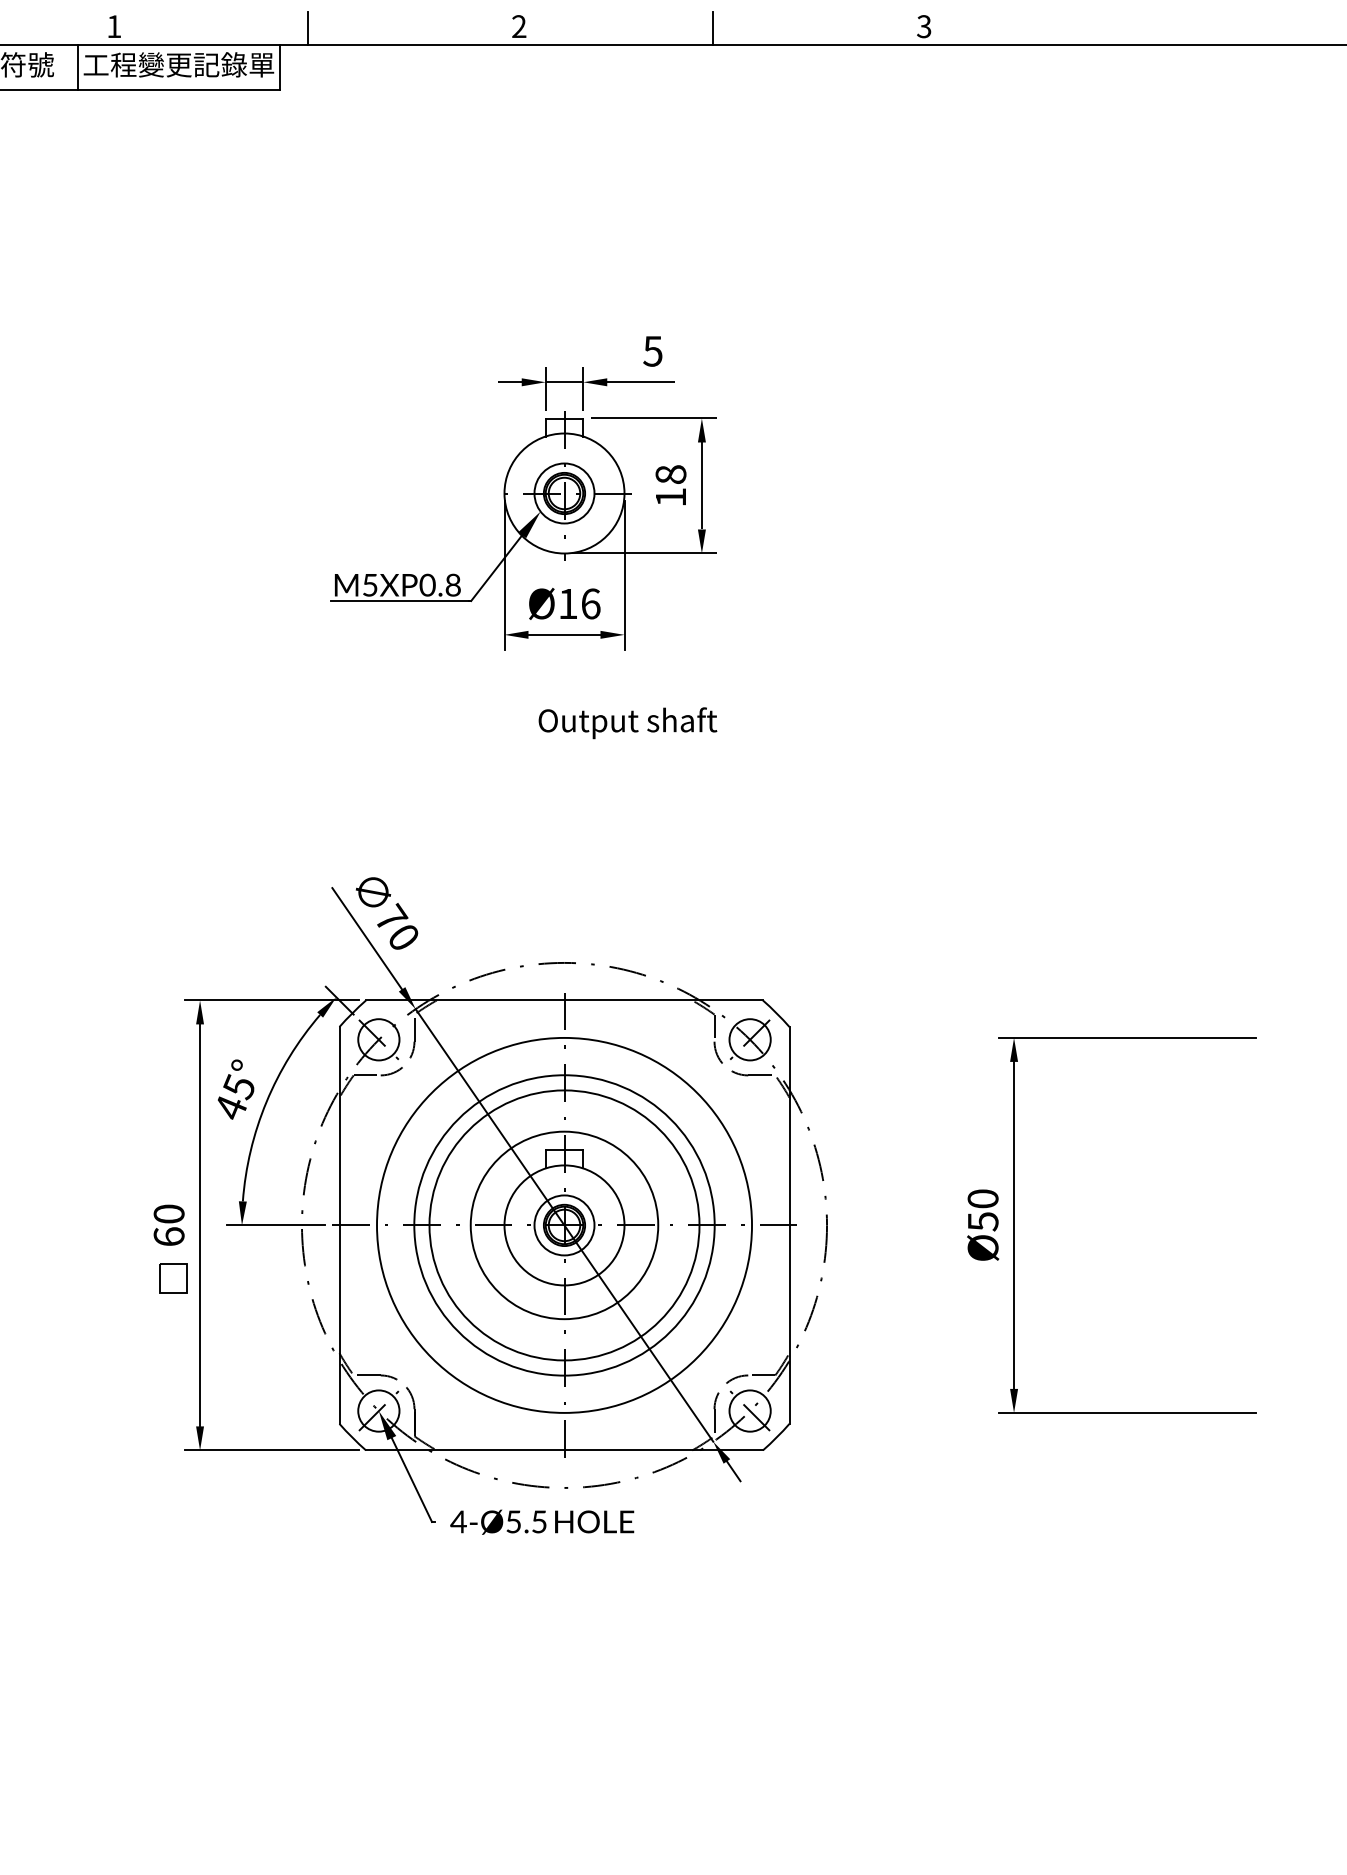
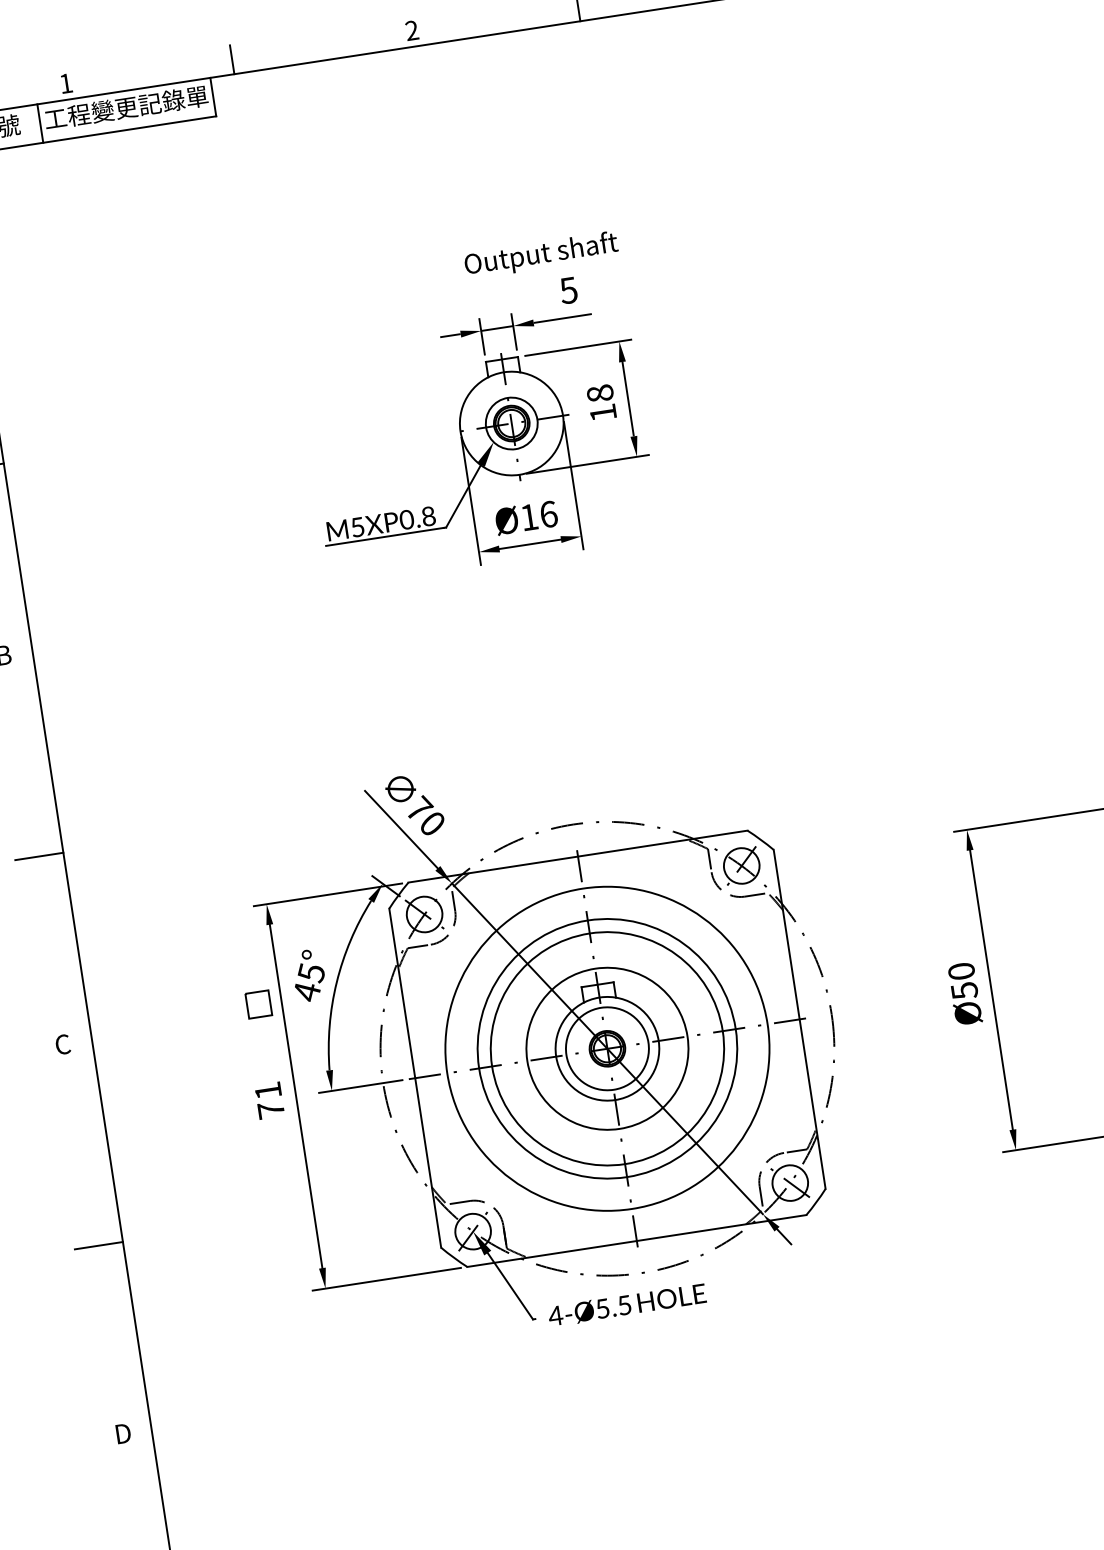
text: (627, 723) -> (541, 255), moved
text: (168, 1225) -> (269, 1100), 60 -> 71
circle: (564, 1225) -> (607, 1048), size x1.6
part: (173, 1278) -> (258, 1004), moved

